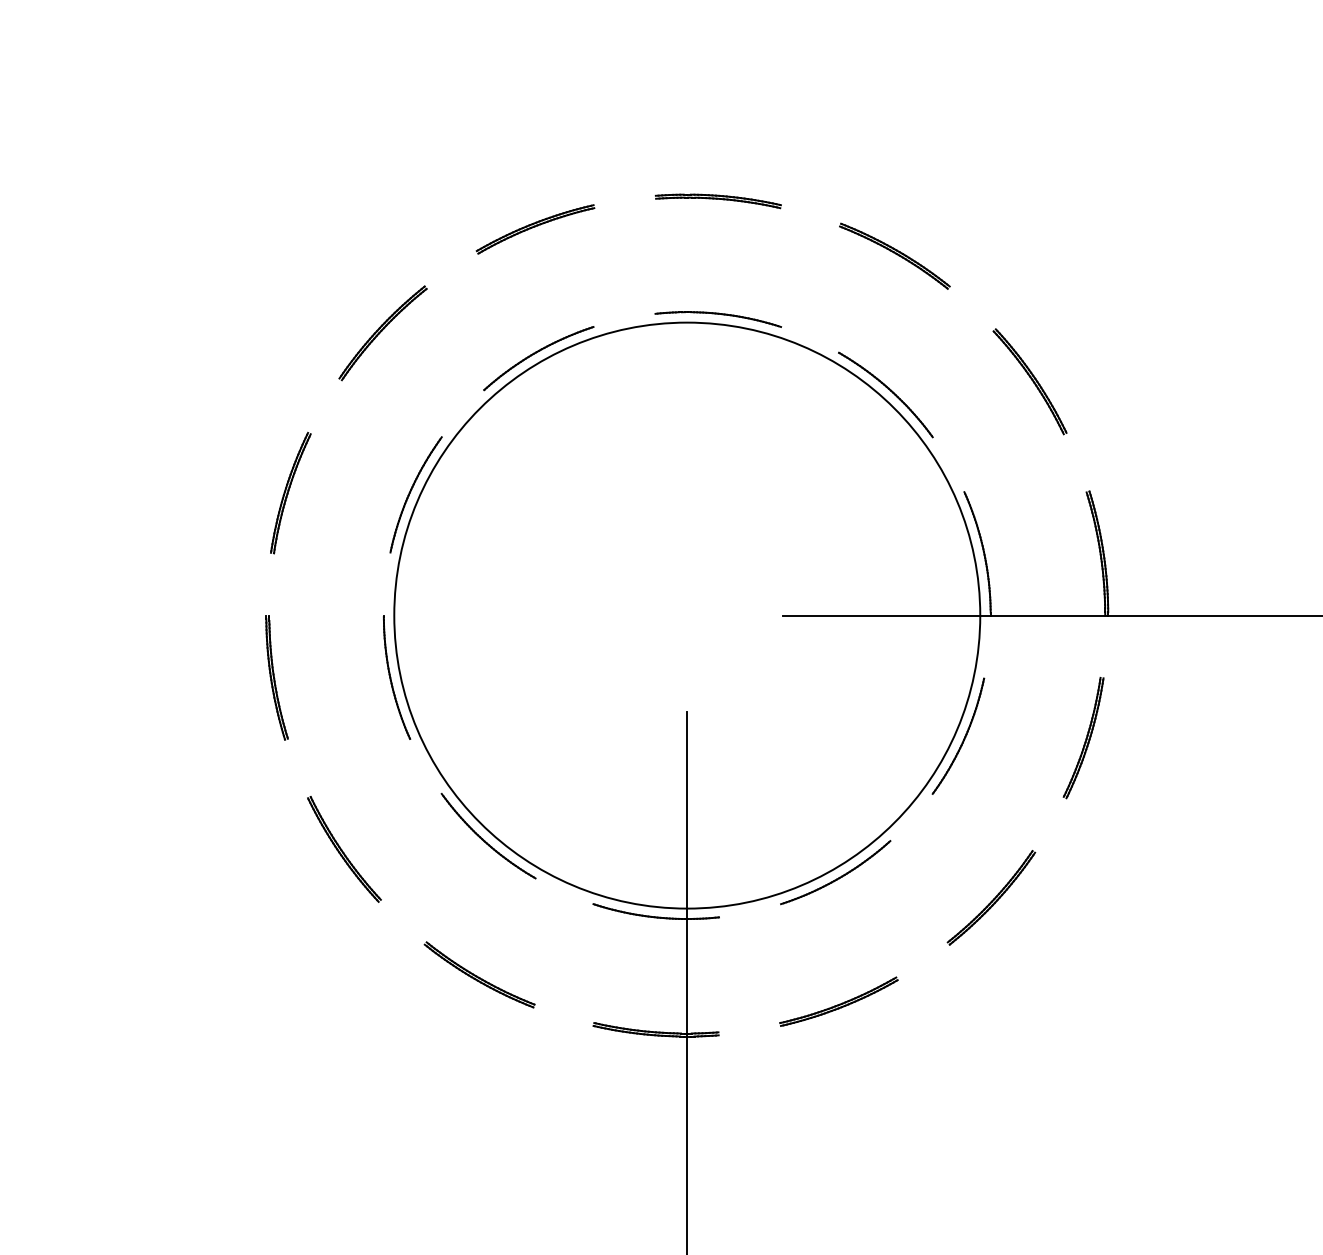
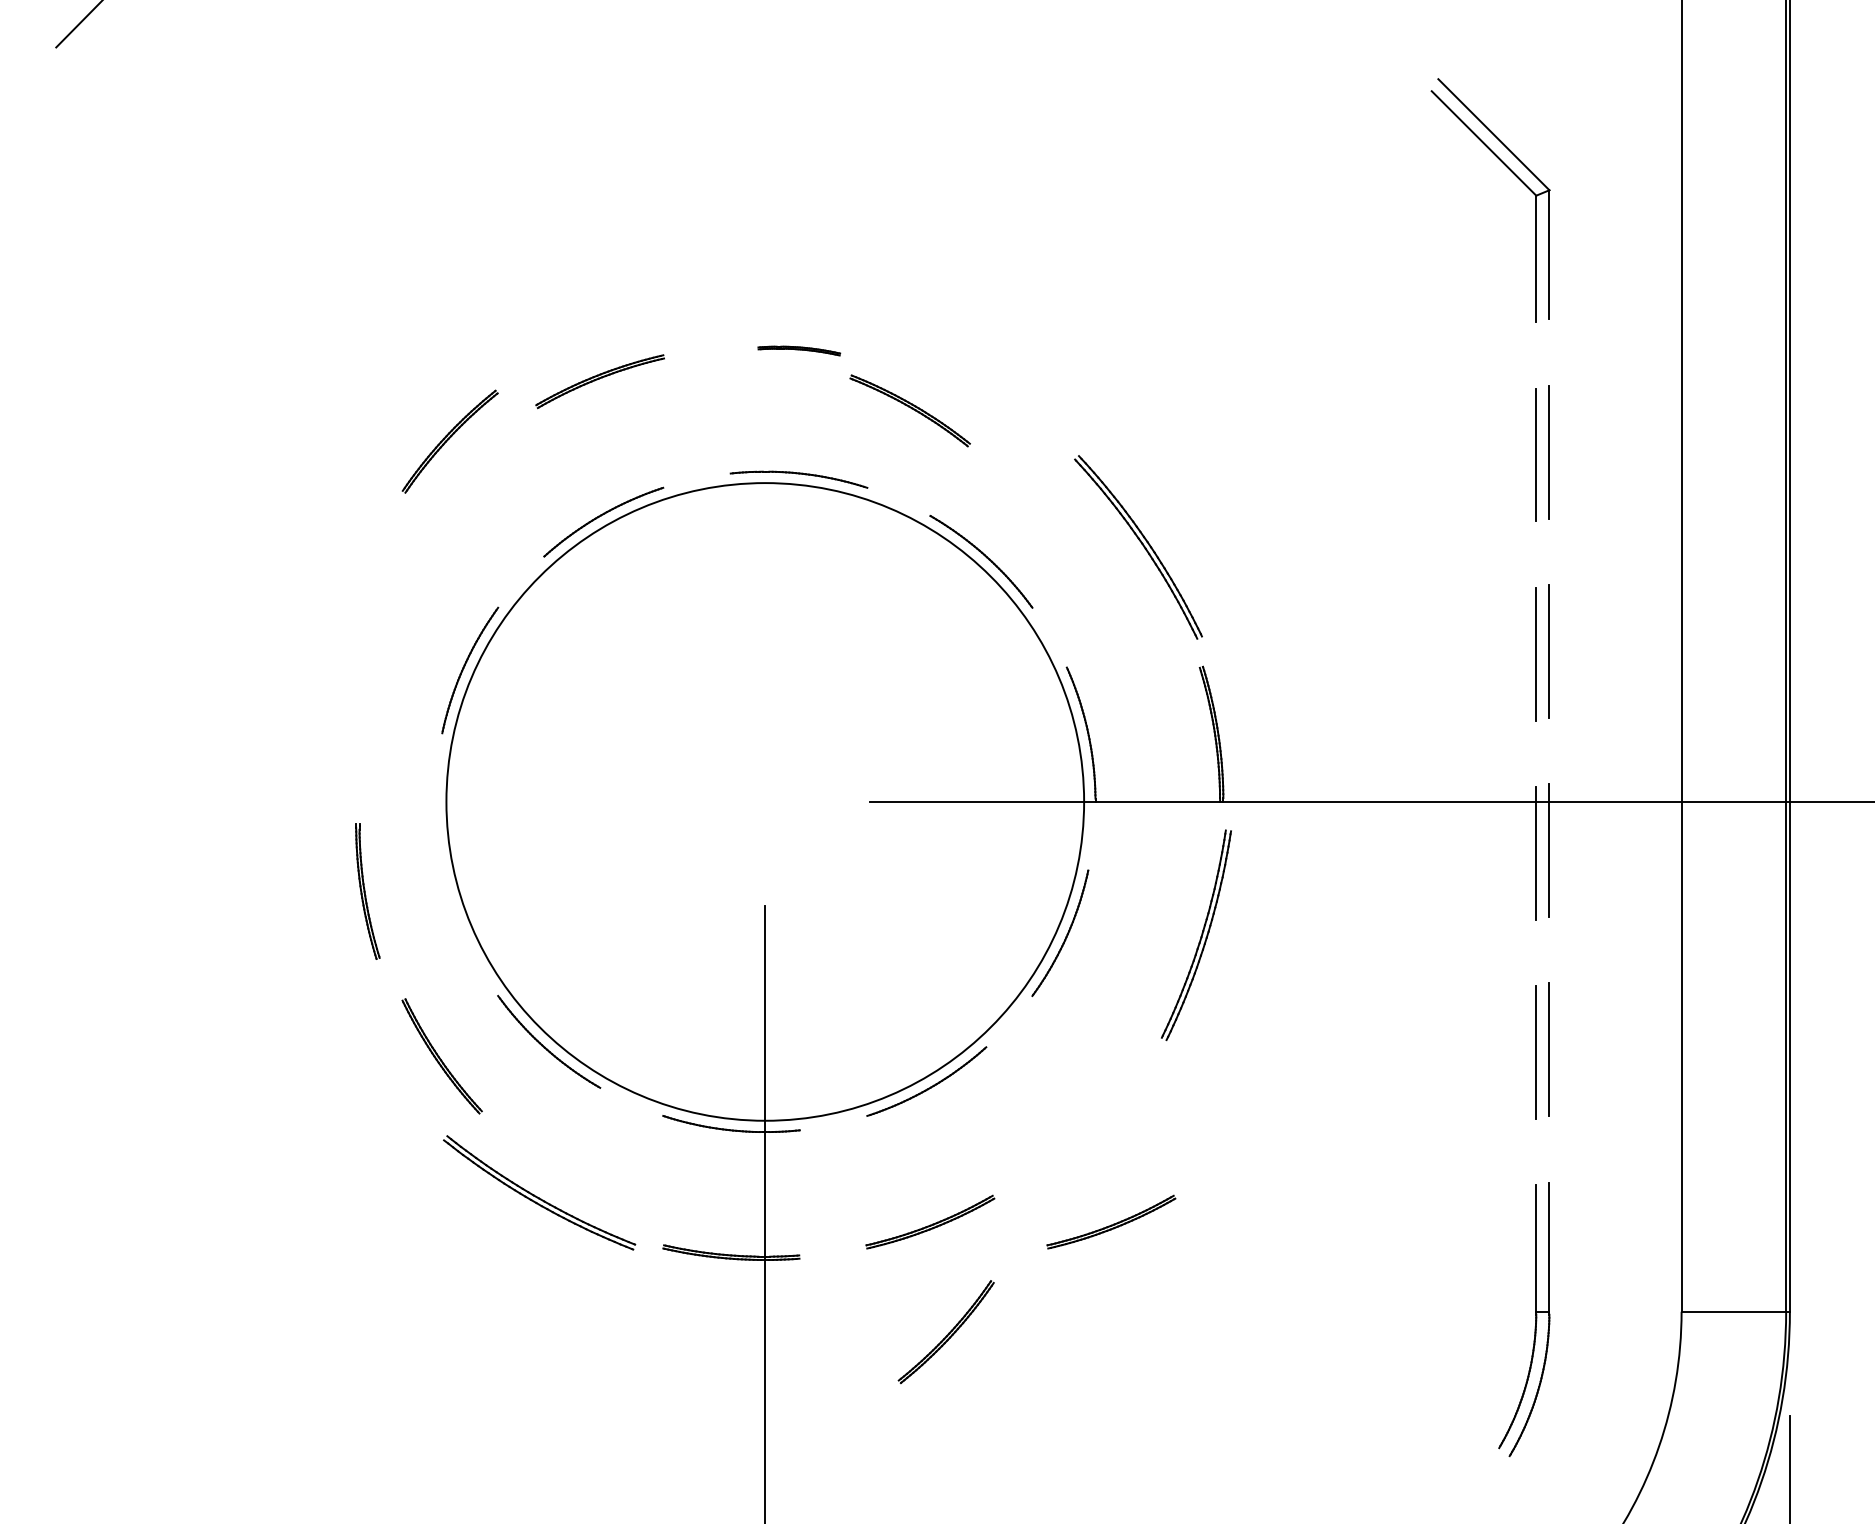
part: (718, 200) -> (799, 350), size x0.6
part: (894, 255) -> (909, 410), moved
part: (382, 333) -> (449, 441), moved
part: (1029, 381) -> (1137, 547), size x1.6
part: (290, 493) -> (333, 668), removed
part: (276, 677) -> (367, 891), moved
part: (397, 677) -> (449, 869), removed
part: (1083, 737) -> (1196, 934), size x1.6
part: (343, 849) -> (441, 1056), moved
part: (990, 898) -> (945, 1332), moved
part: (478, 974) -> (538, 1192), size x1.6
part: (1005, 1001) -> (1111, 1221), added

